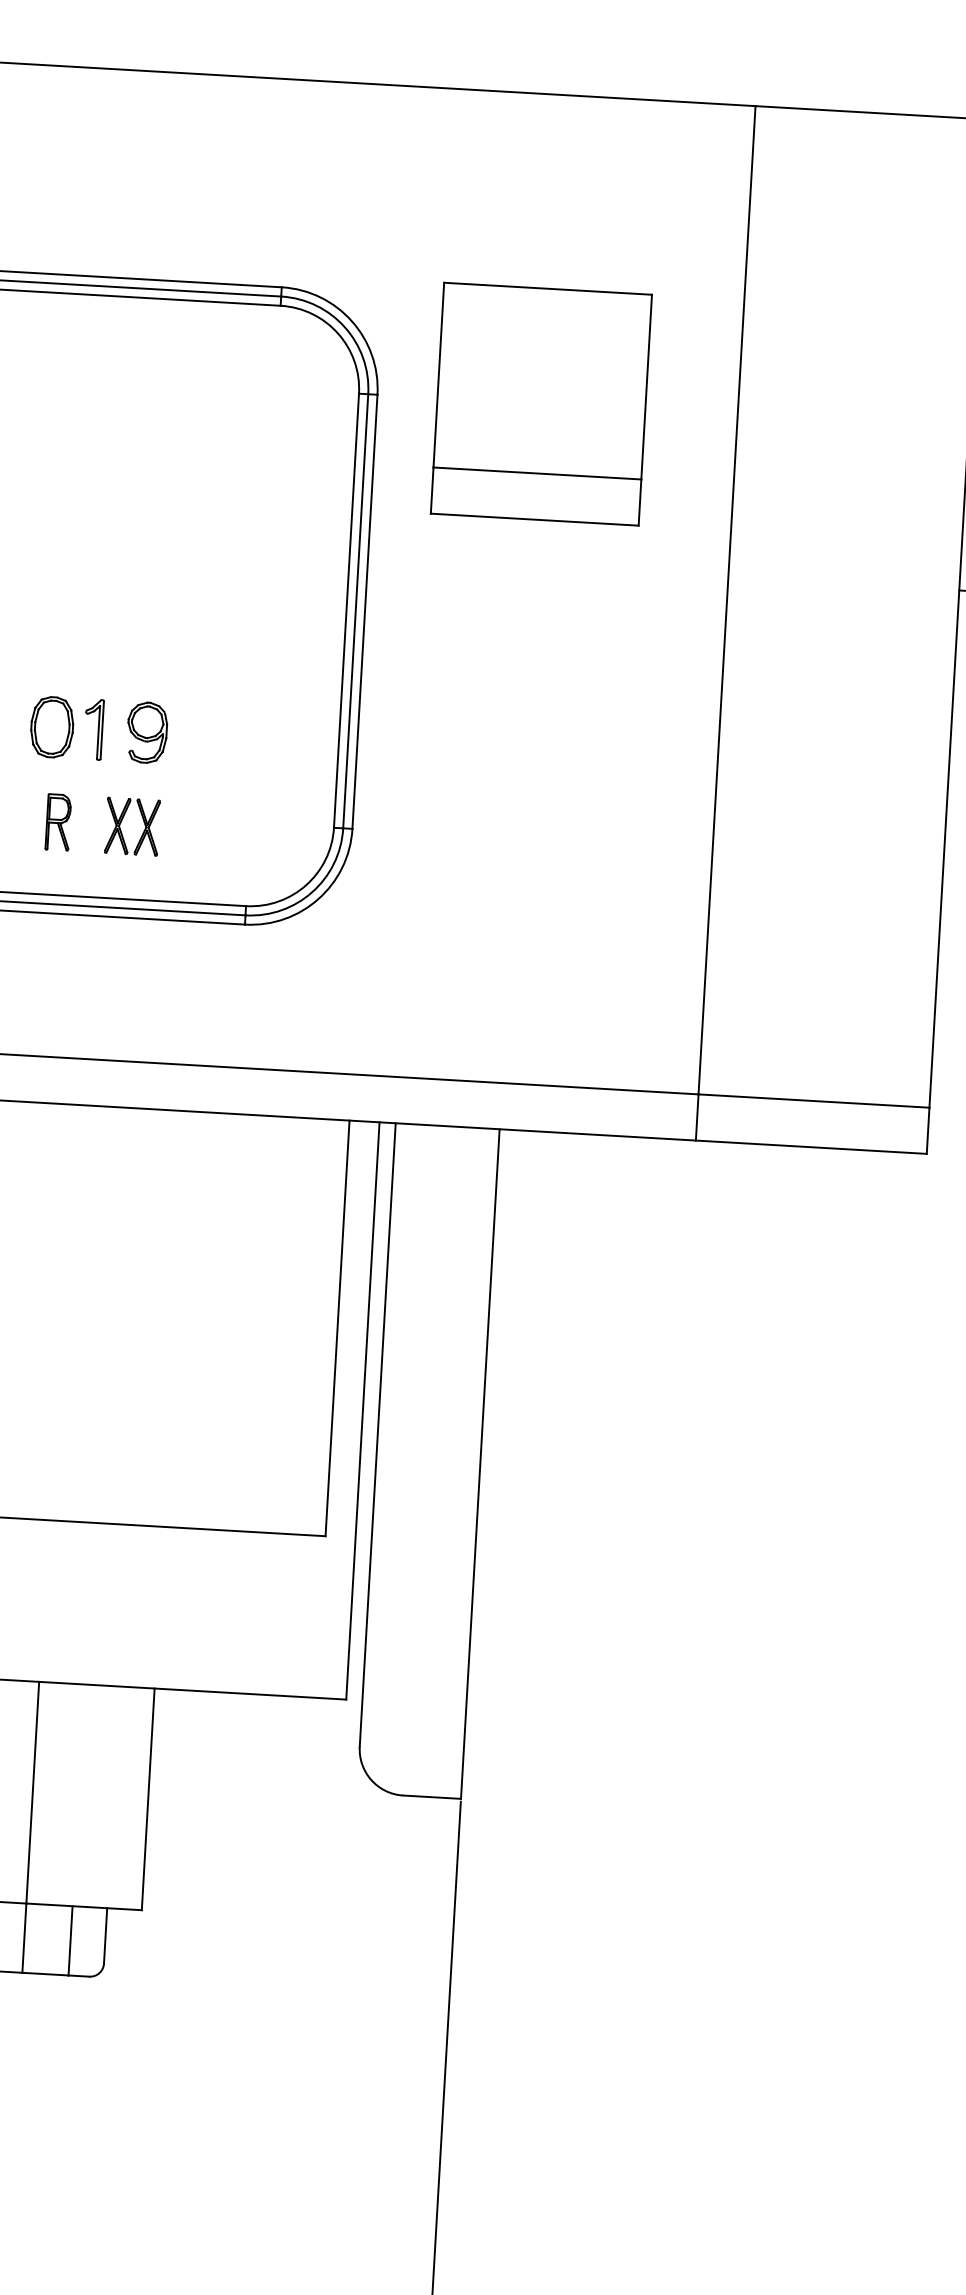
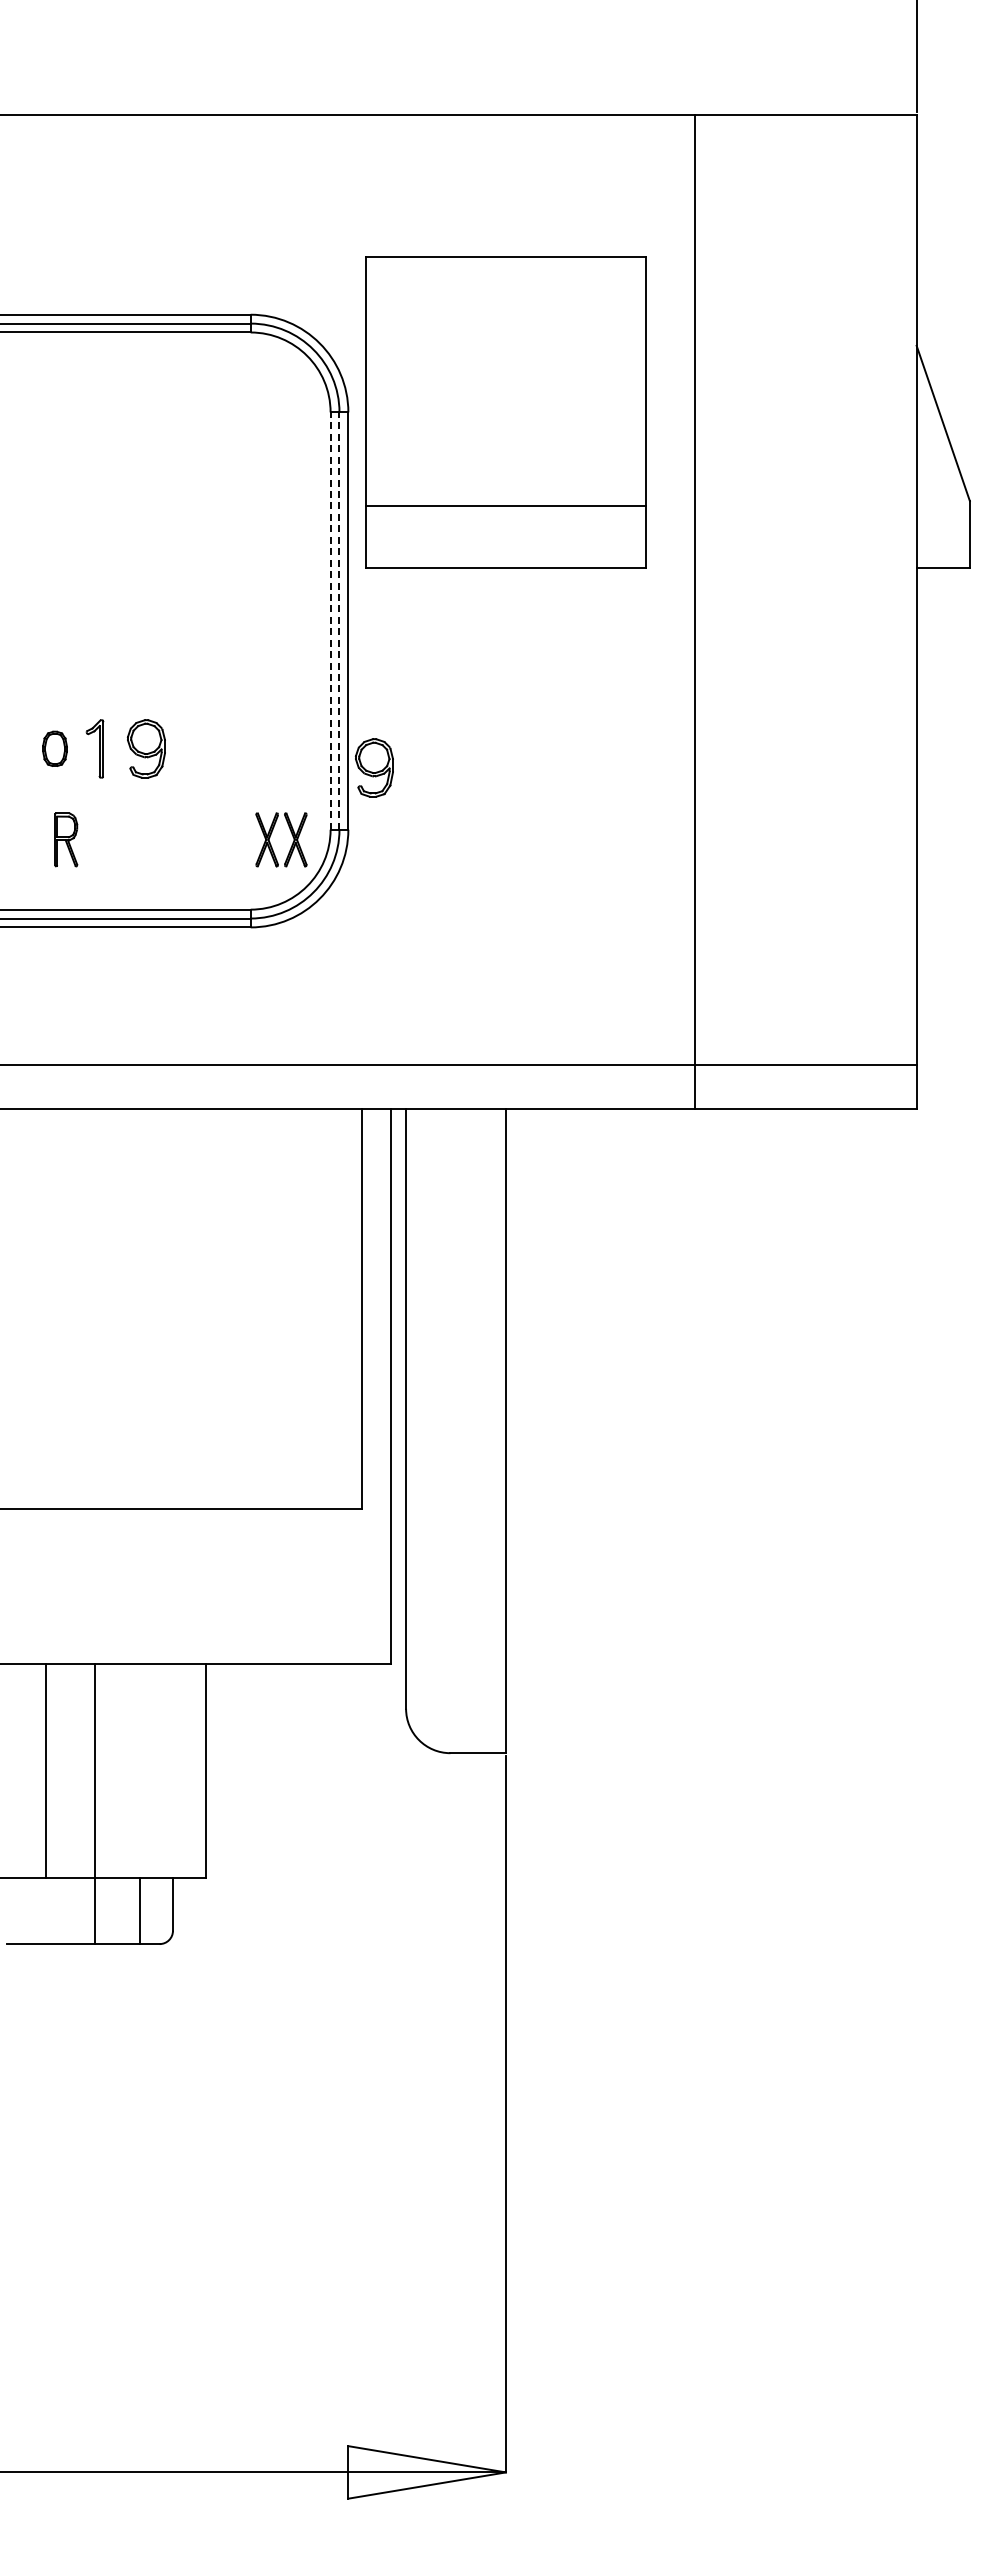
part: (540, 403) -> (505, 411), size x1.4
line: (346, 611) -> (330, 621), solid -> dashed
line: (355, 611) -> (339, 621), solid -> dashed
part: (51, 726) -> (54, 748), size x0.6
part: (382, 765) -> (373, 767), added
part: (122, 821) -> (271, 835), moved

